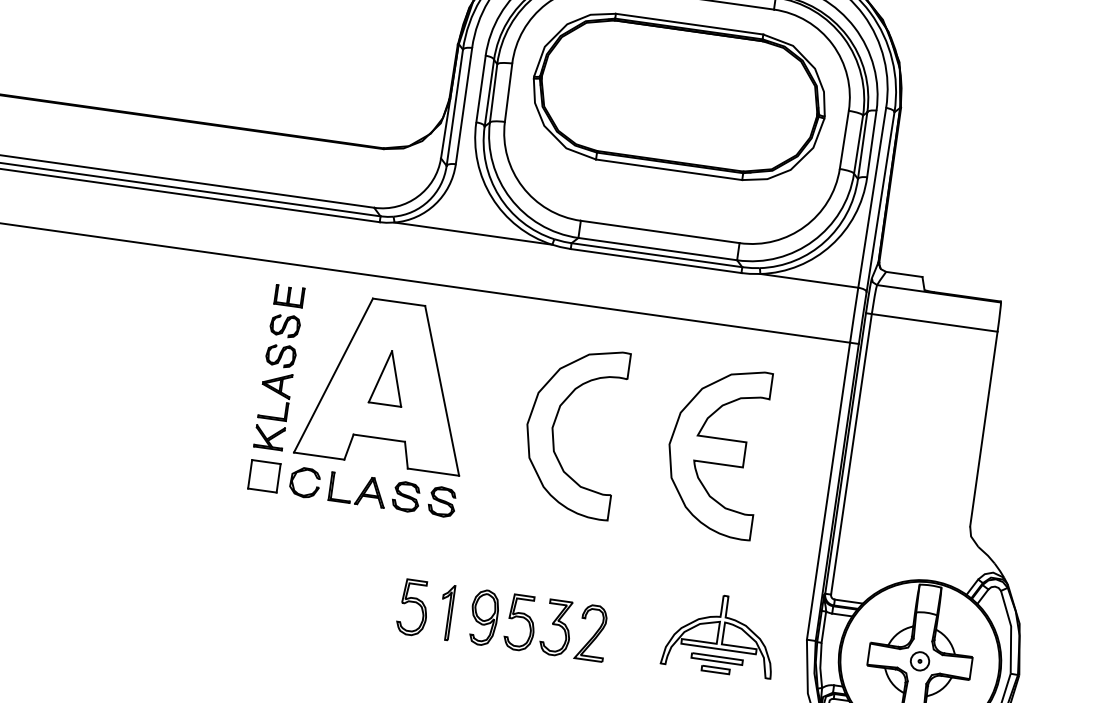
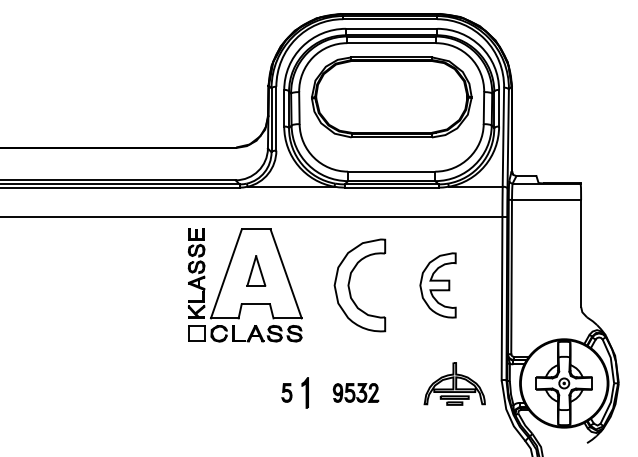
part: (714, 450) -> (437, 285), size x0.7
part: (412, 606) -> (286, 392), size x0.6
part: (537, 624) -> (355, 392), size x0.6

